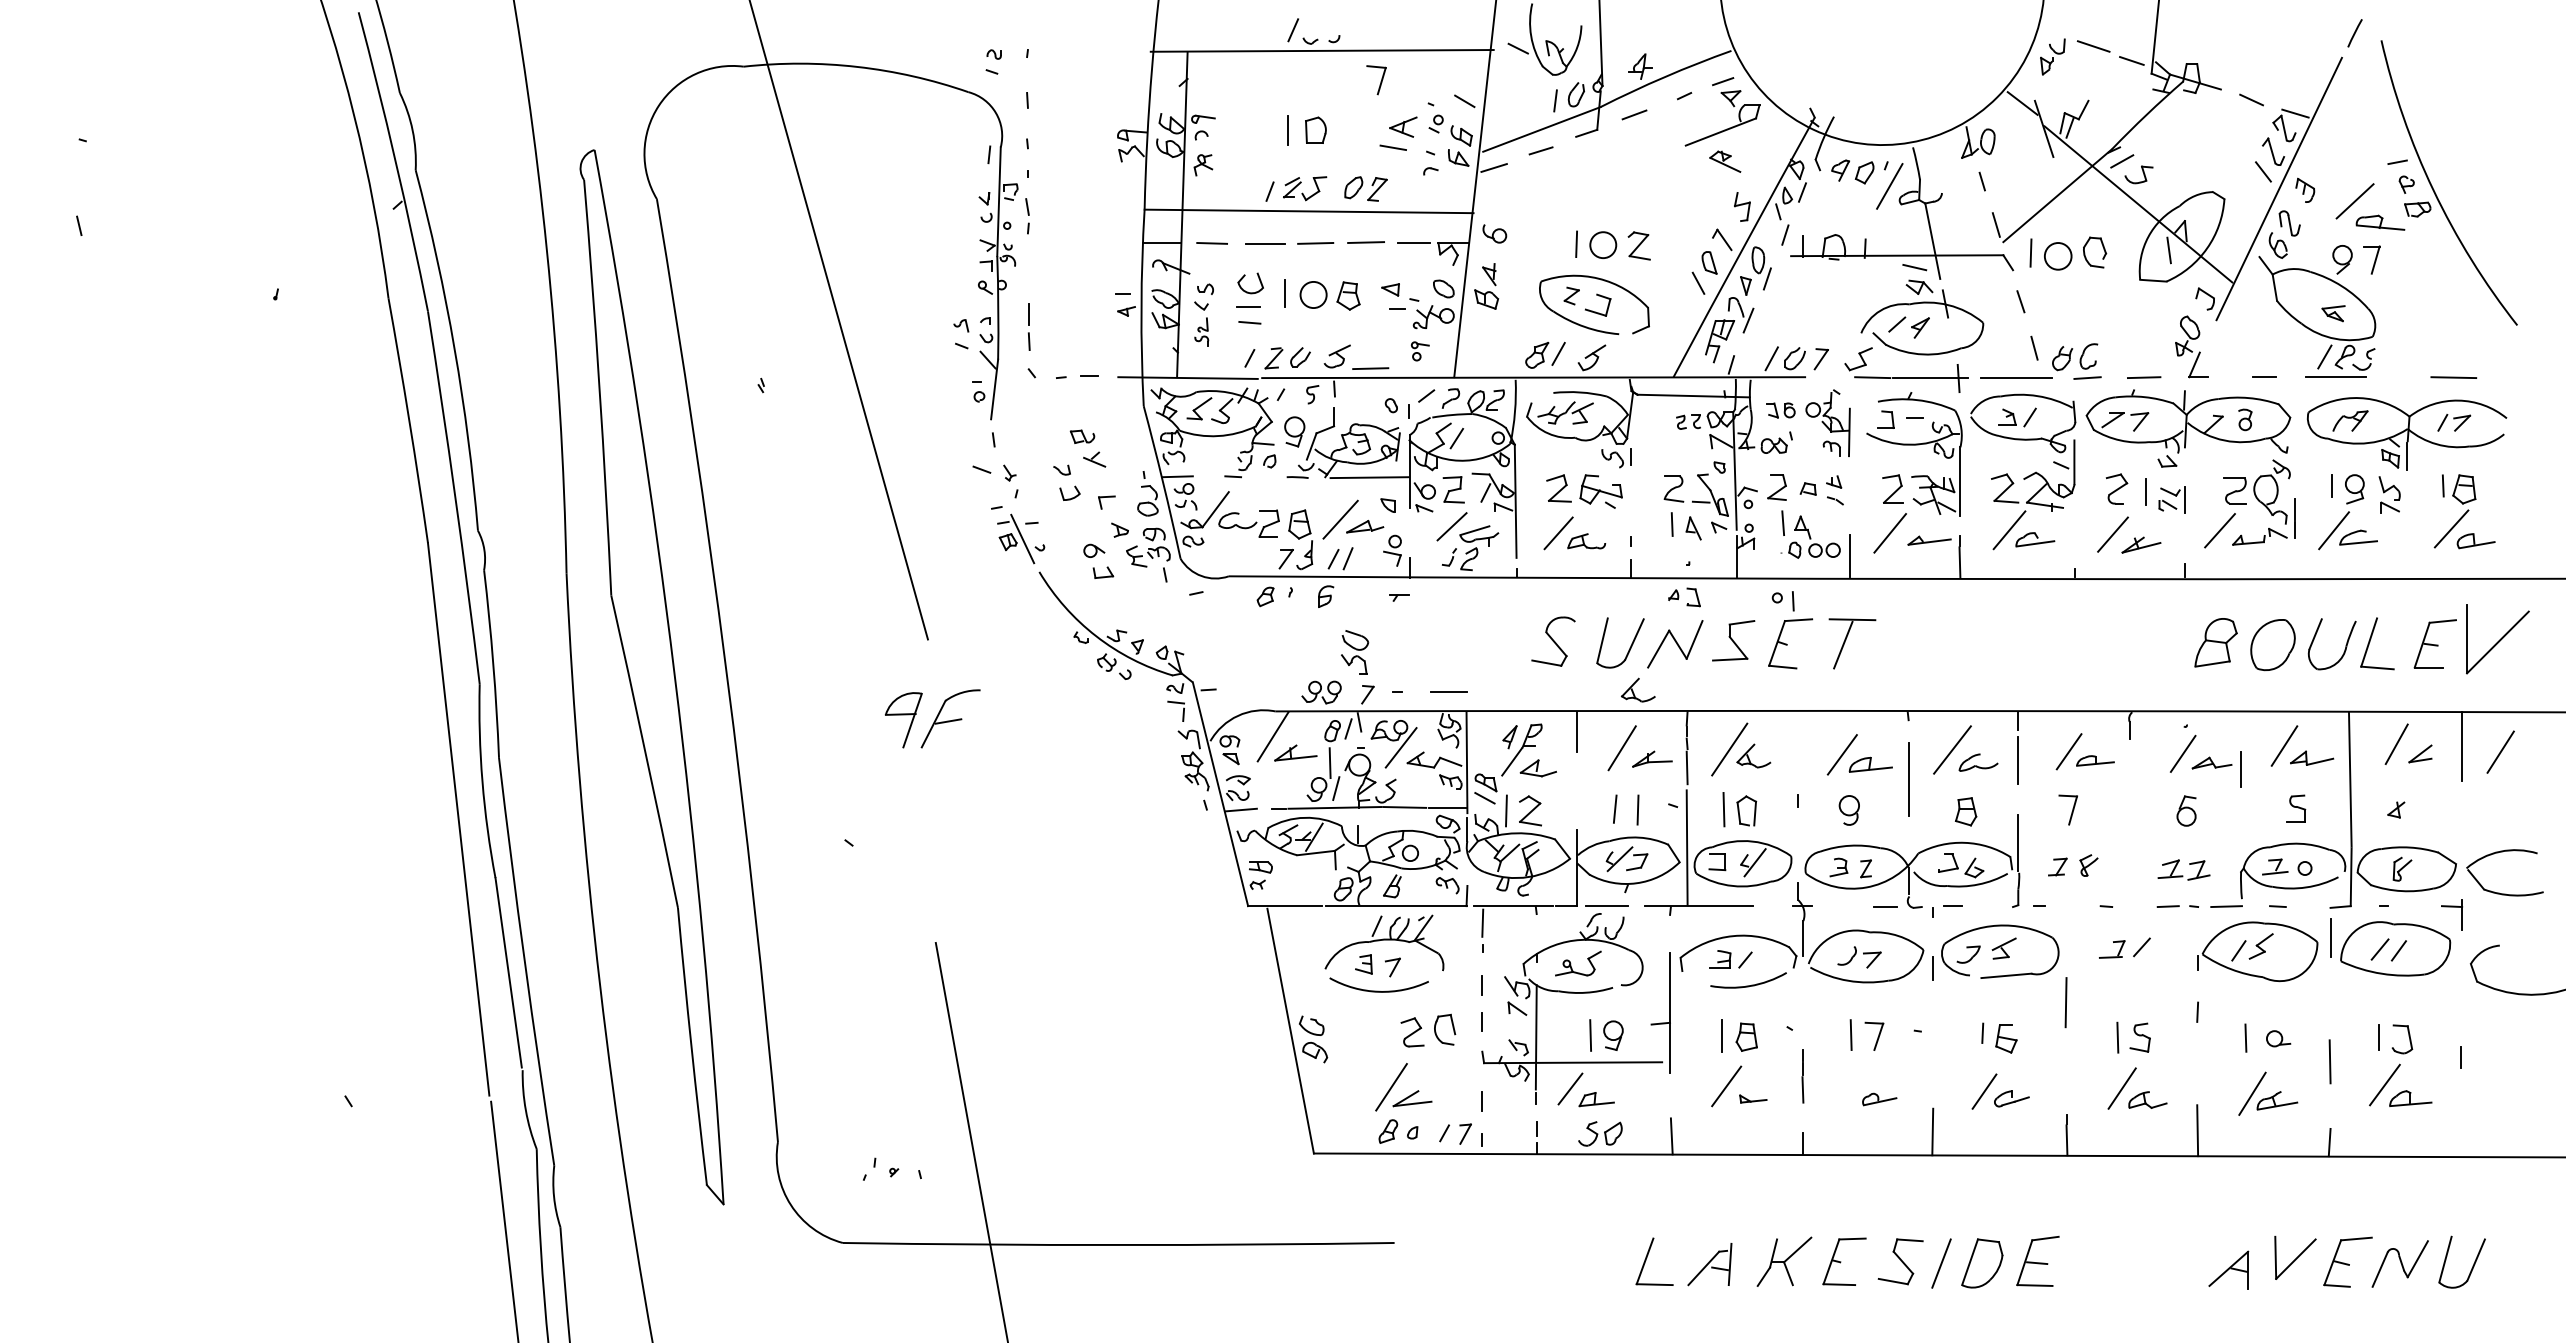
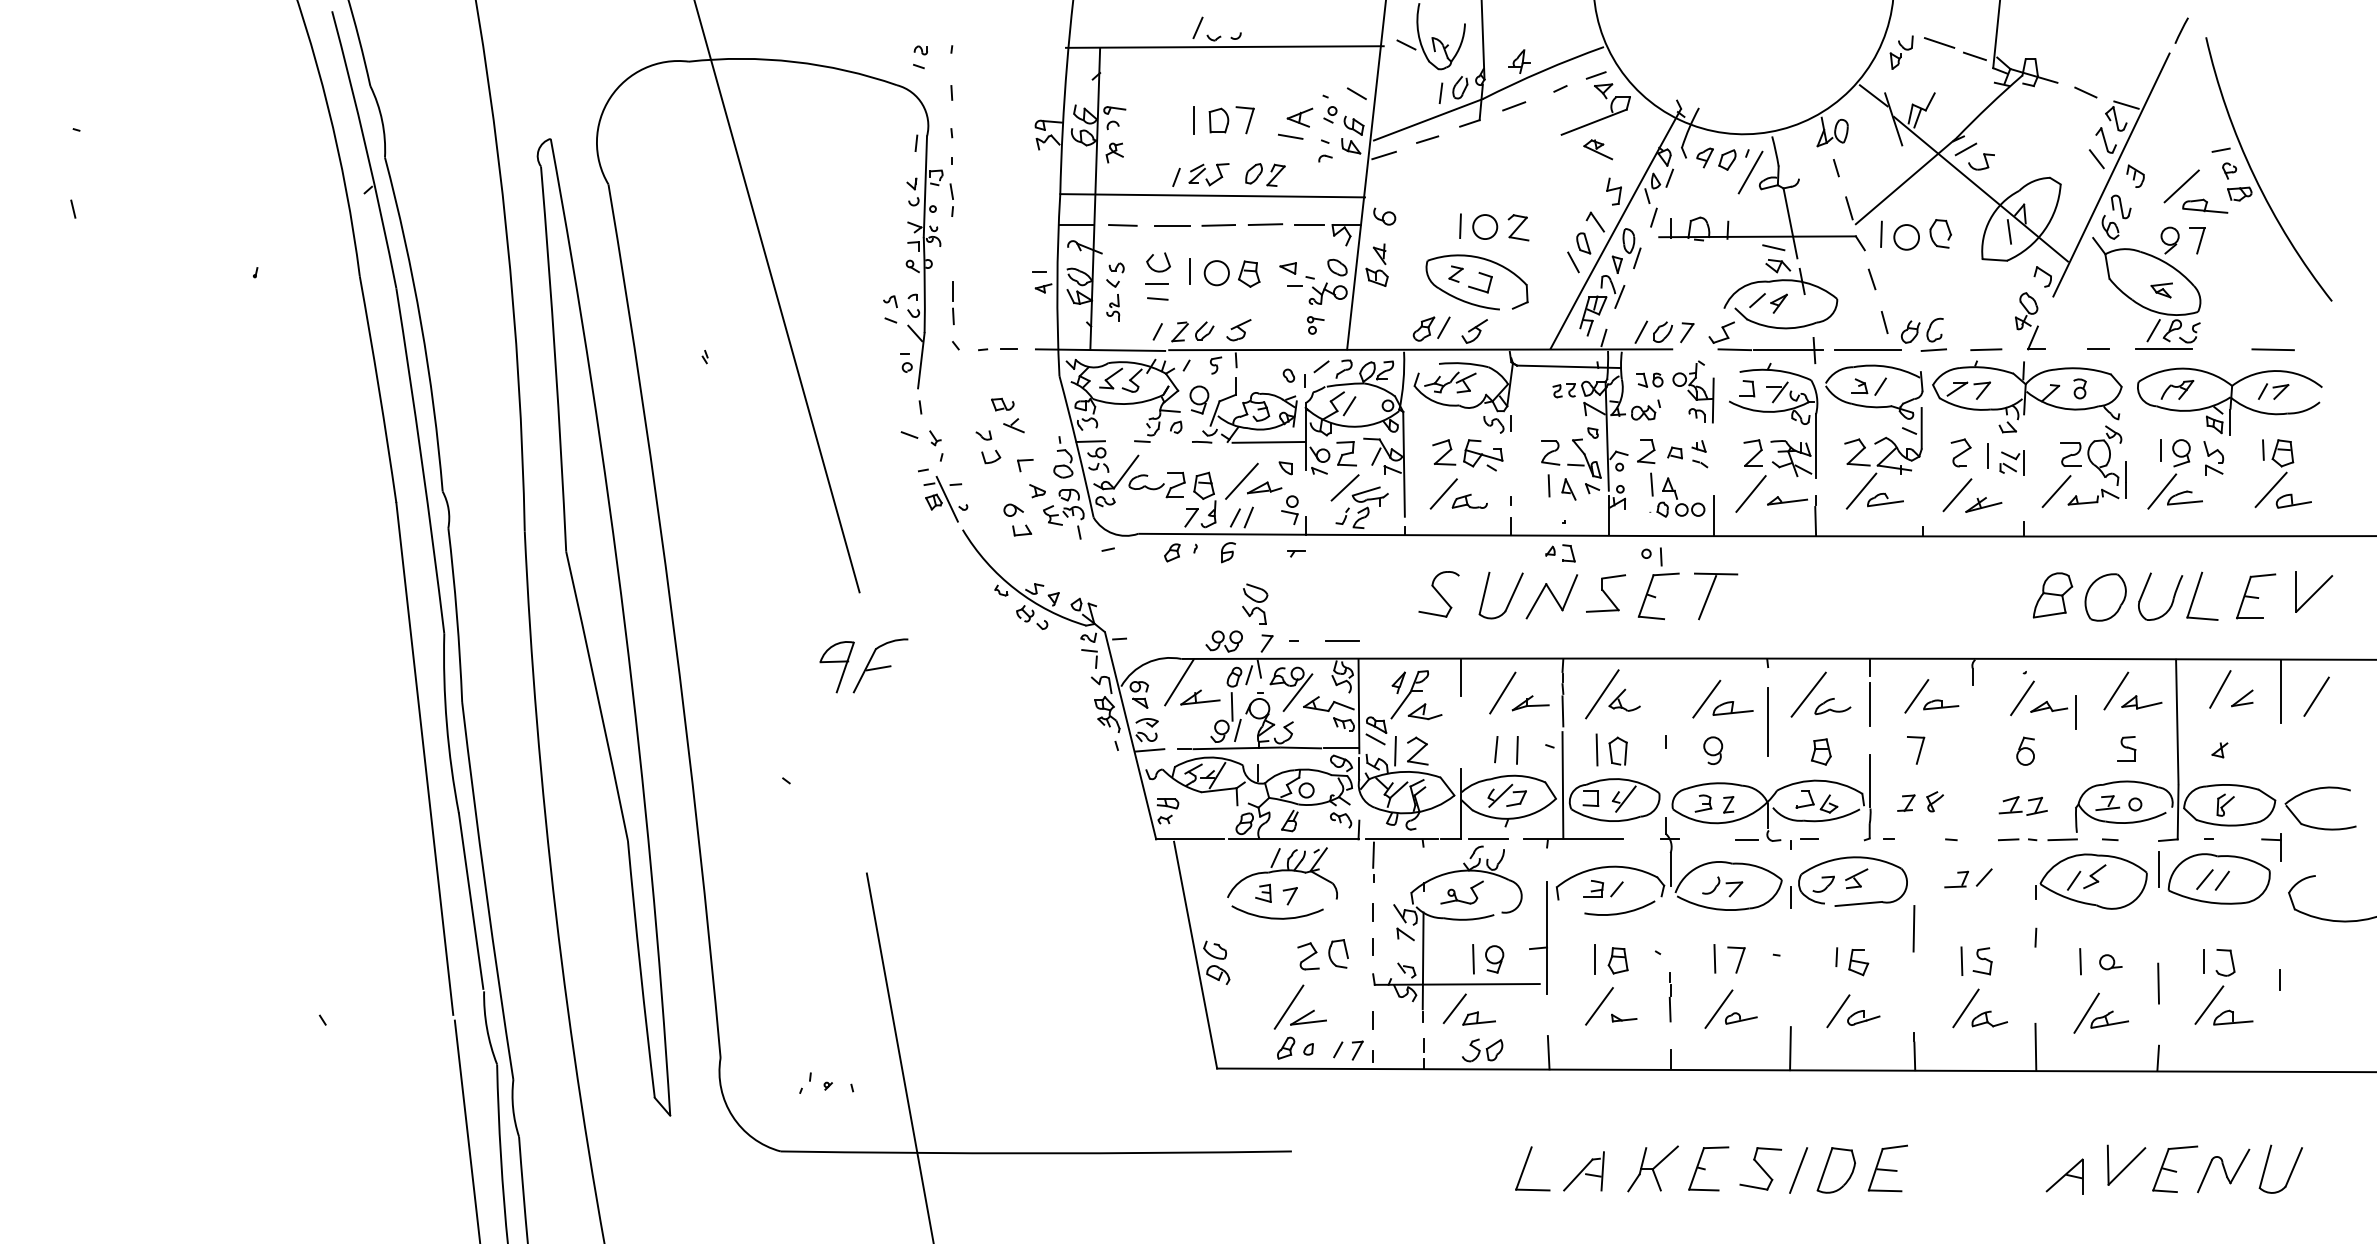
part: (1375, 80) -> (1244, 120), moved
line: (1370, 368) -> (1269, 341), removed
line: (1920, 423) -> (1779, 392), added
part: (2498, 638) -> (2314, 591), size x0.62
part: (1638, 689) -> (1517, 638), removed
line: (1855, 1088) -> (1718, 1008), added

